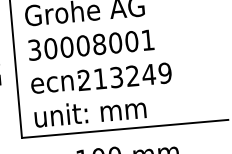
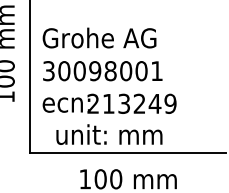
text: (83, 46) -> (95, 71), 30008001 -> 30098001
text: (90, 112) -> (109, 134), moved

